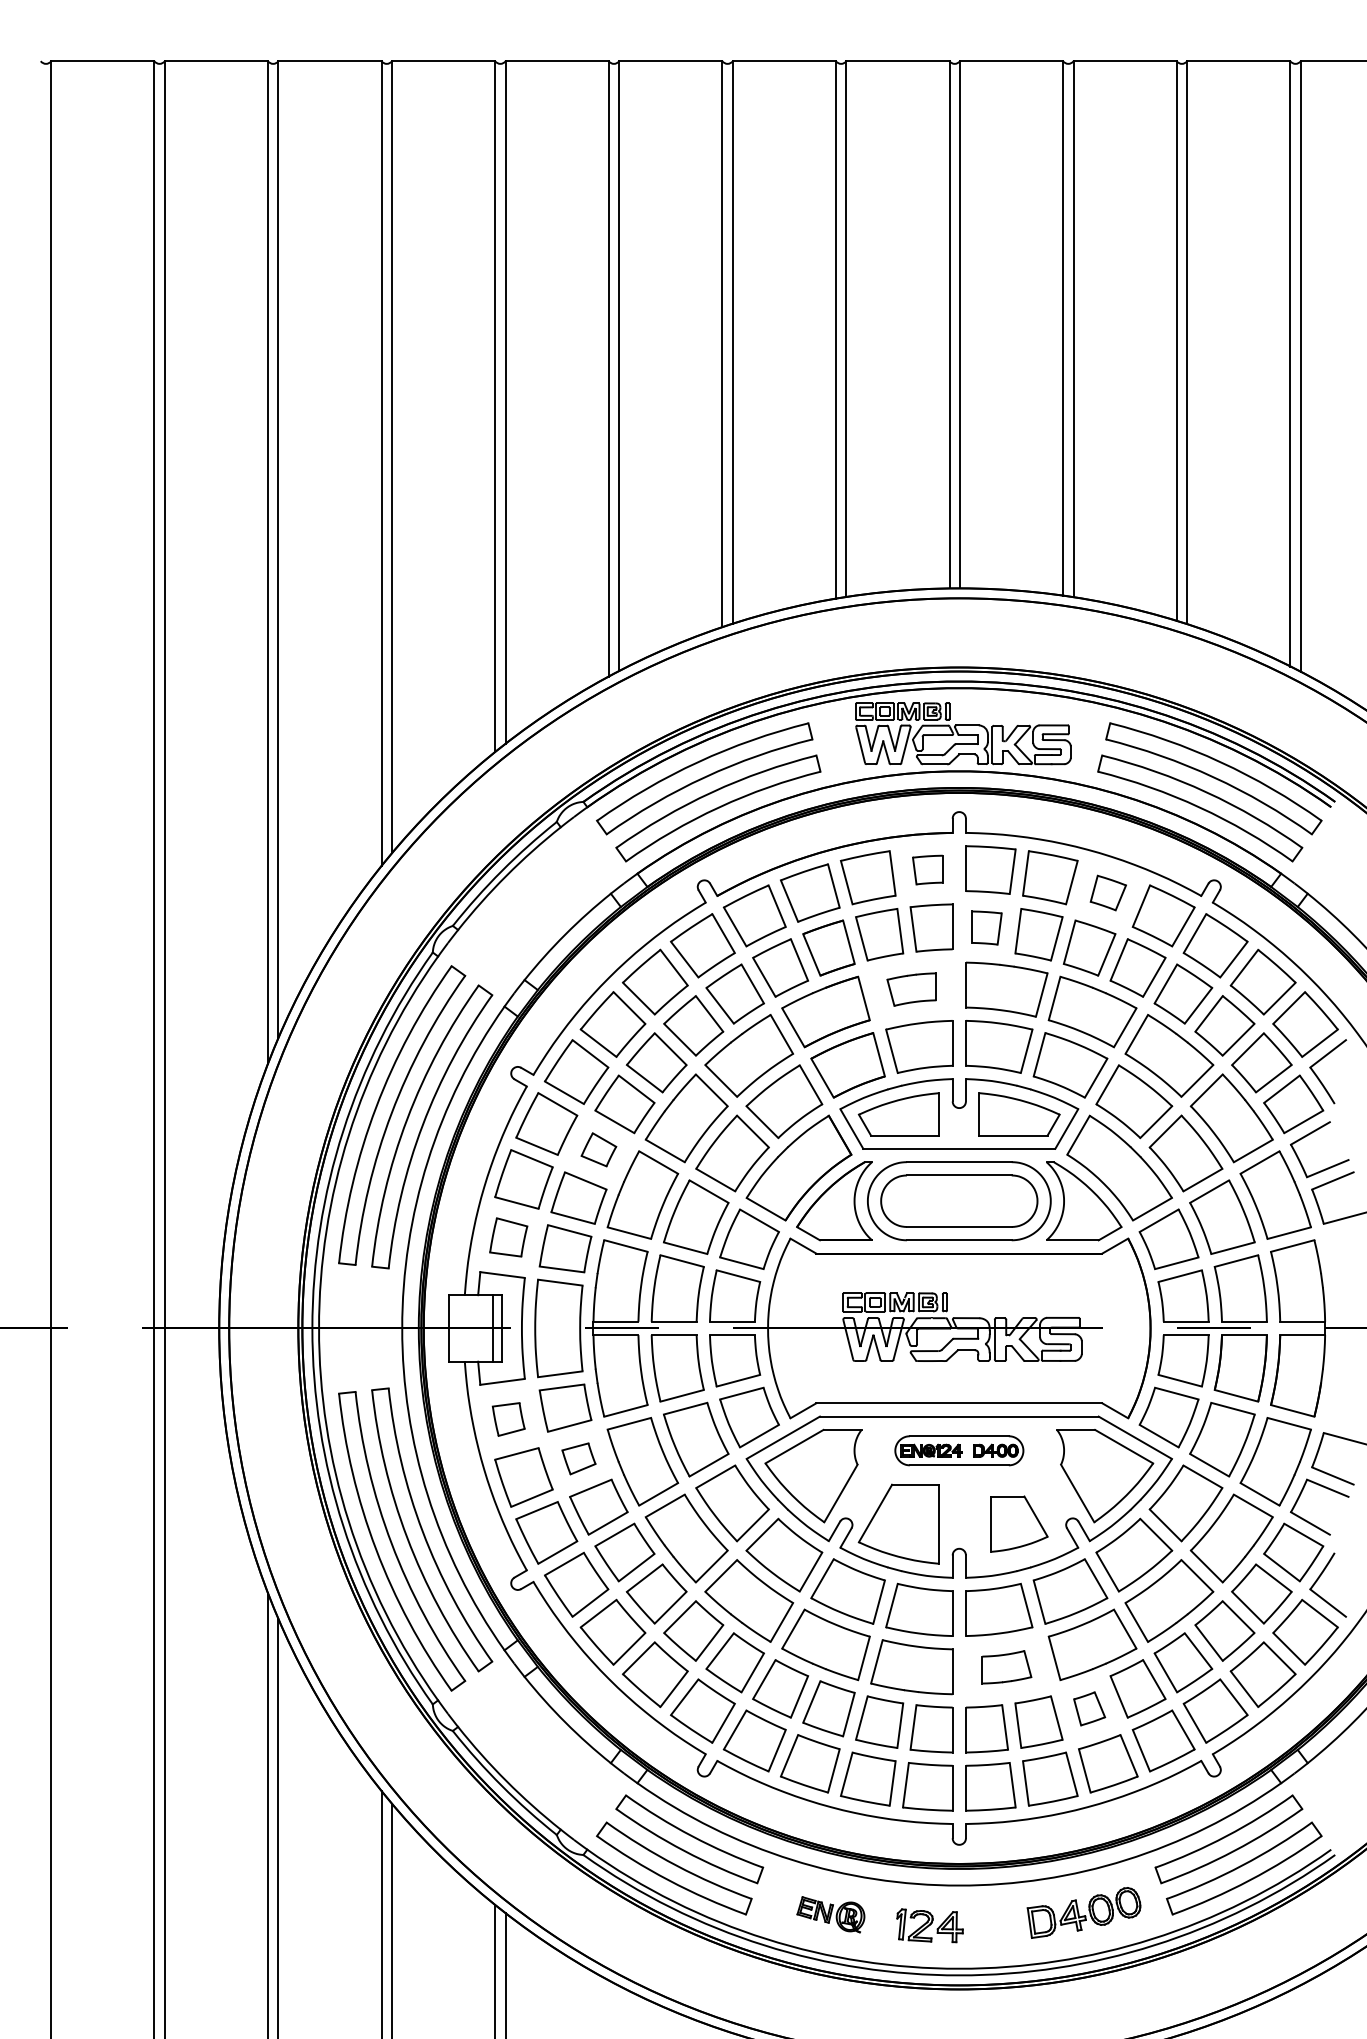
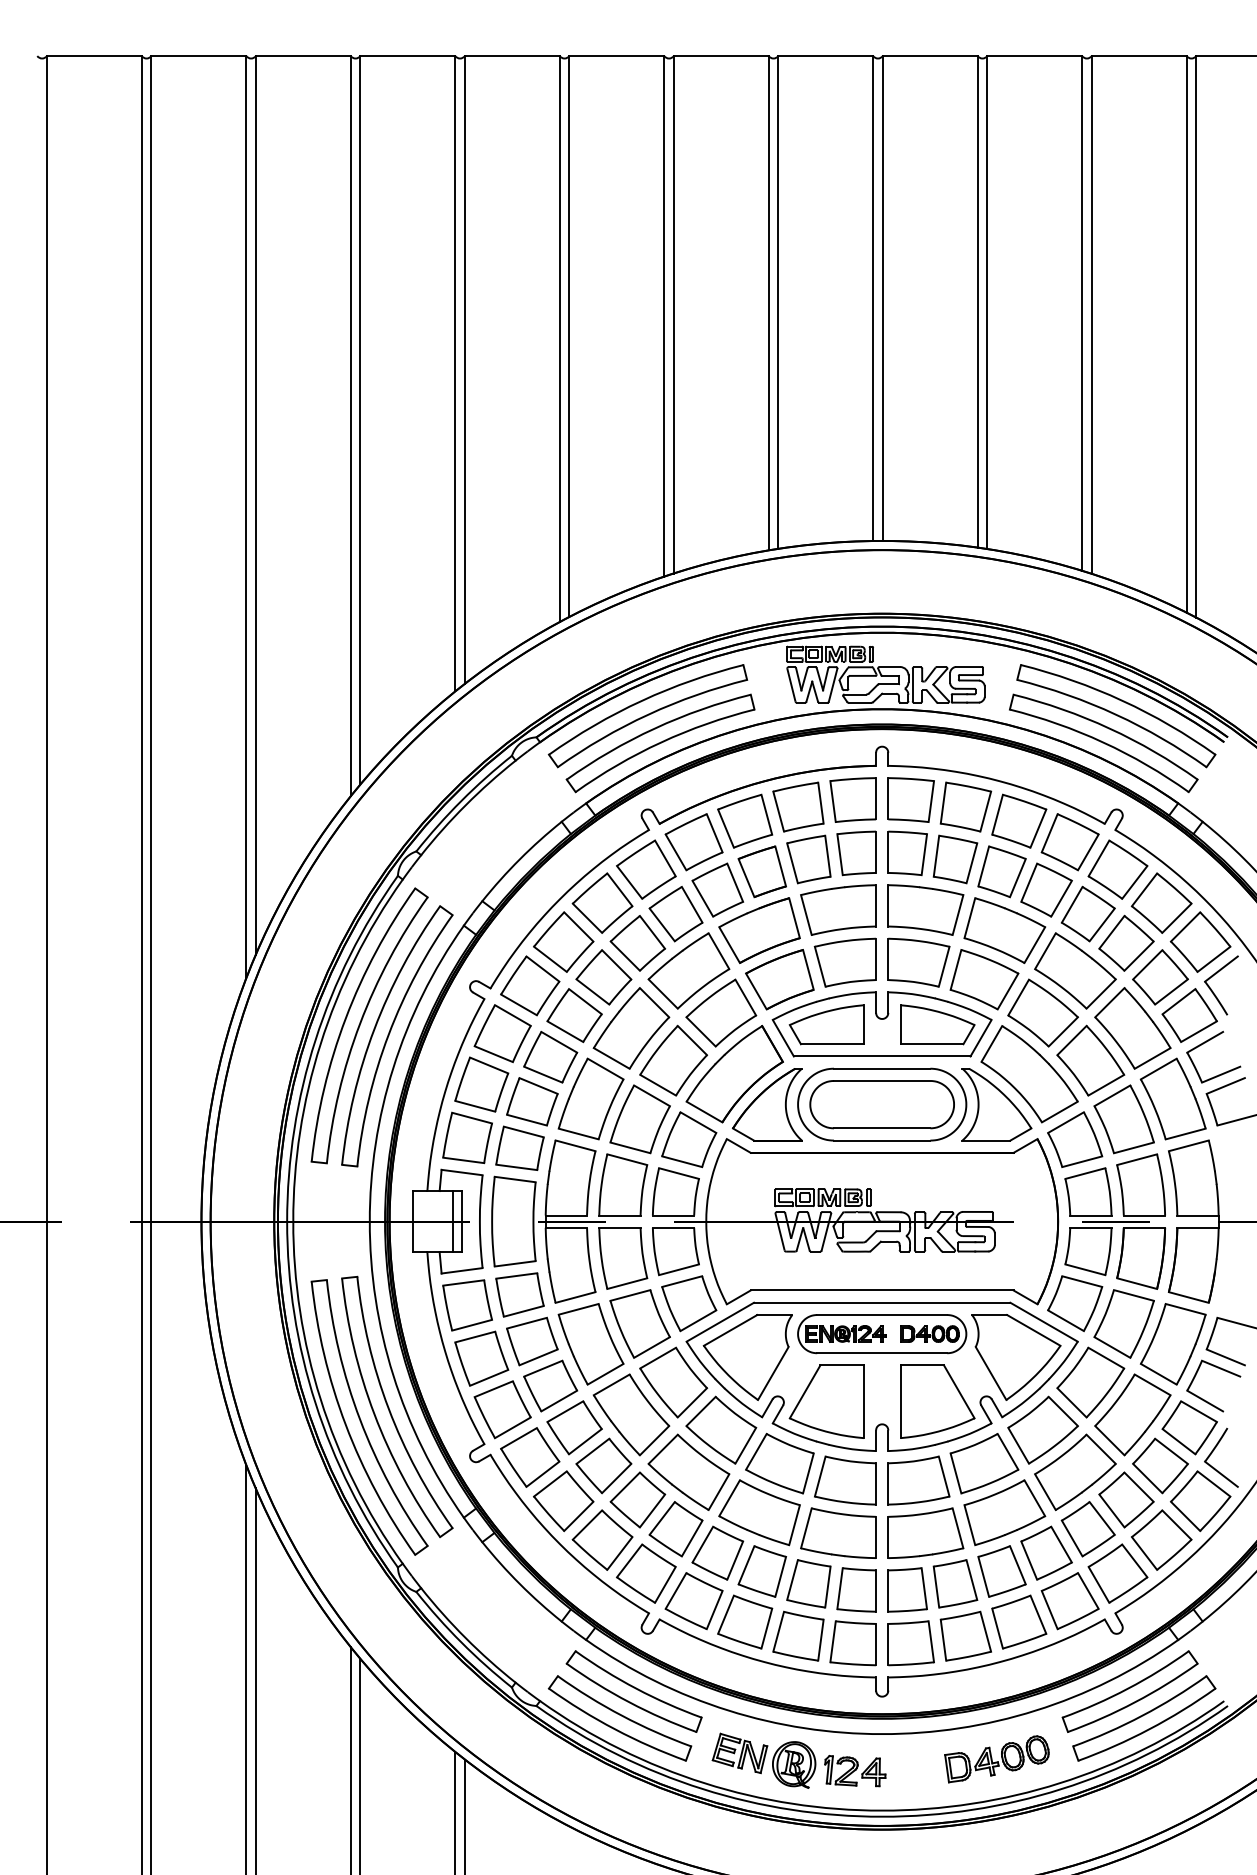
part: (927, 869) -> (852, 799), size x1.67
part: (1108, 892) -> (1019, 820), size x1.67
part: (986, 927) -> (907, 852), size x1.43
part: (911, 989) -> (838, 909), size x1.67
part: (598, 1149) -> (550, 1057), size x1.67
part: (508, 1237) -> (467, 1138), size x1.43
part: (508, 1419) -> (467, 1305), size x1.67
part: (959, 1450) -> (882, 1333), size x1.43
part: (578, 1458) -> (531, 1341), size x1.67
part: (1019, 1523) -> (937, 1401), size x1.43
part: (1006, 1667) -> (925, 1533), size x1.67
part: (1089, 1708) -> (1001, 1571), size x1.67
part: (830, 1914) -> (763, 1760), size x1.67

